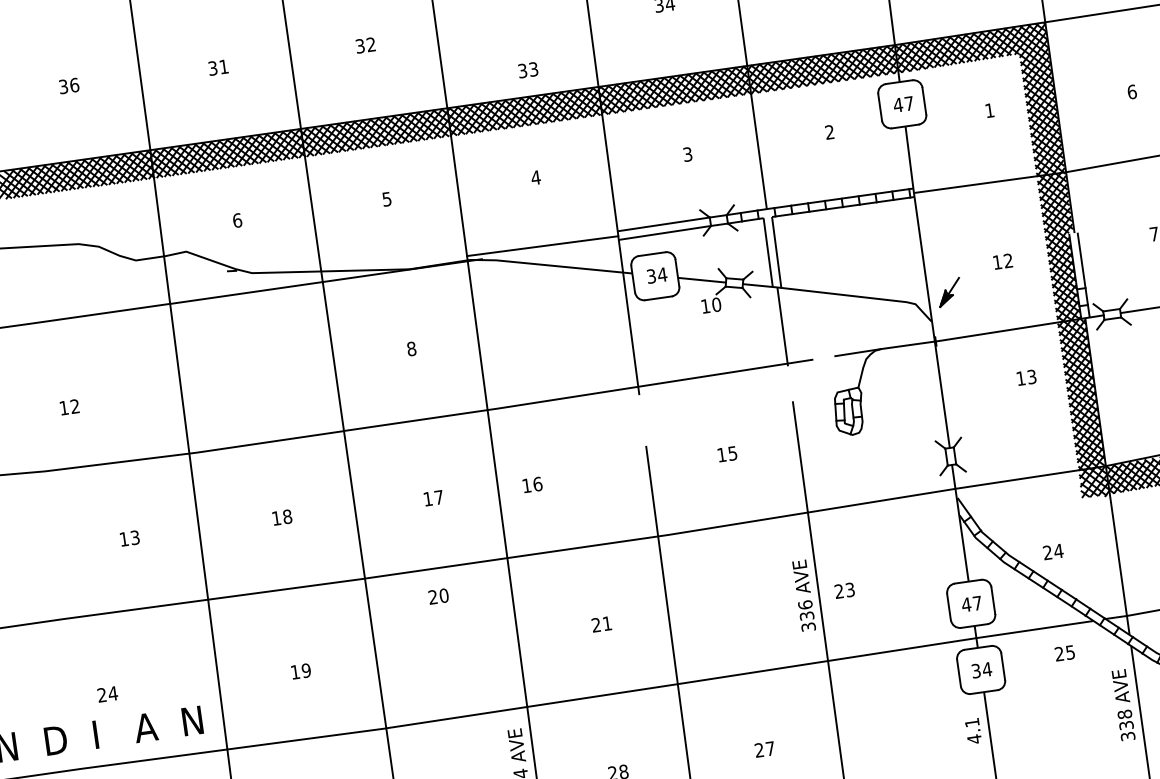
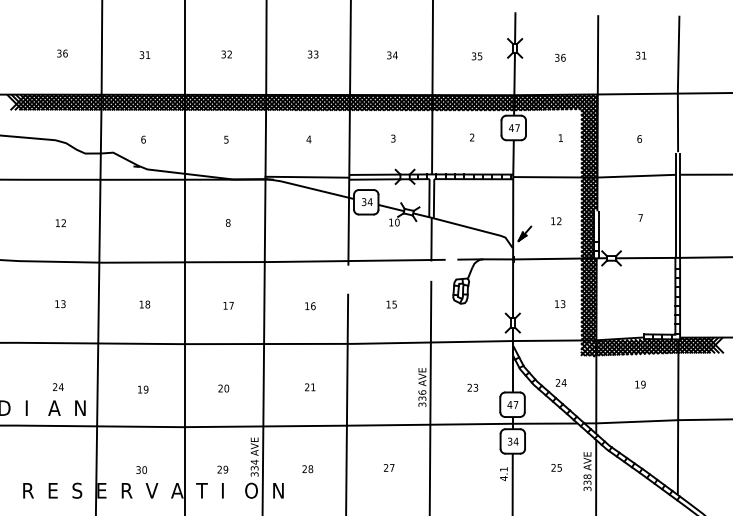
text: (527, 70) -> (312, 54), moved
text: (1027, 378) -> (560, 304), moved
text: (68, 406) -> (60, 222), moved
text: (532, 485) -> (310, 306), moved
text: (843, 590) -> (472, 387), moved
text: (438, 596) -> (223, 388), moved
text: (1064, 652) -> (556, 467), moved
text: (107, 693) -> (58, 386), moved

